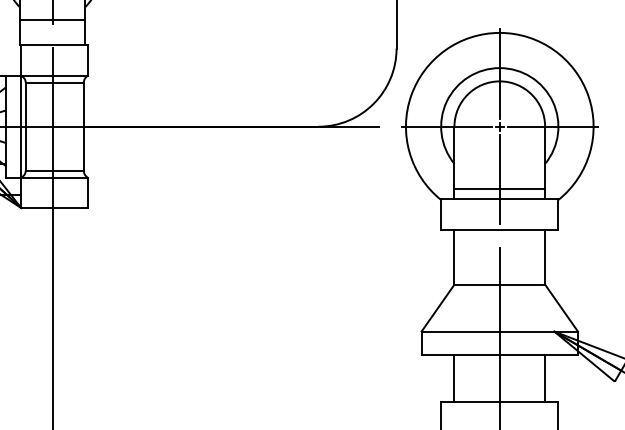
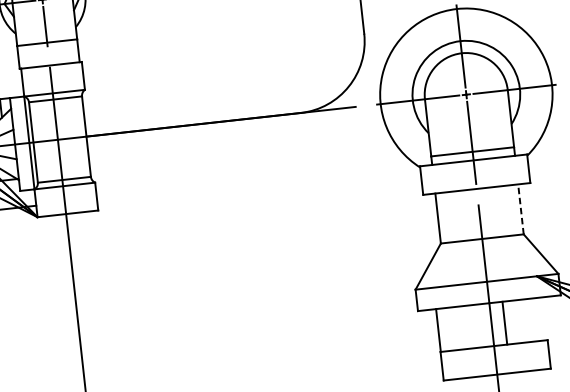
line: (545, 256) -> (521, 208), solid -> dashed
line: (454, 378) -> (438, 330), moved
line: (545, 378) -> (505, 323), moved

